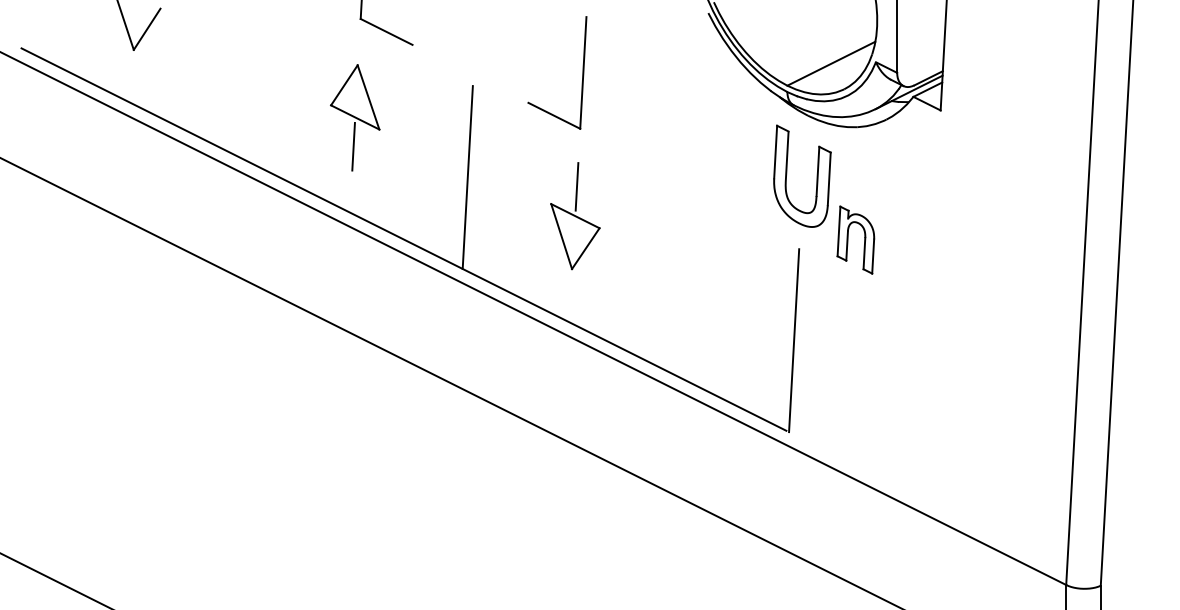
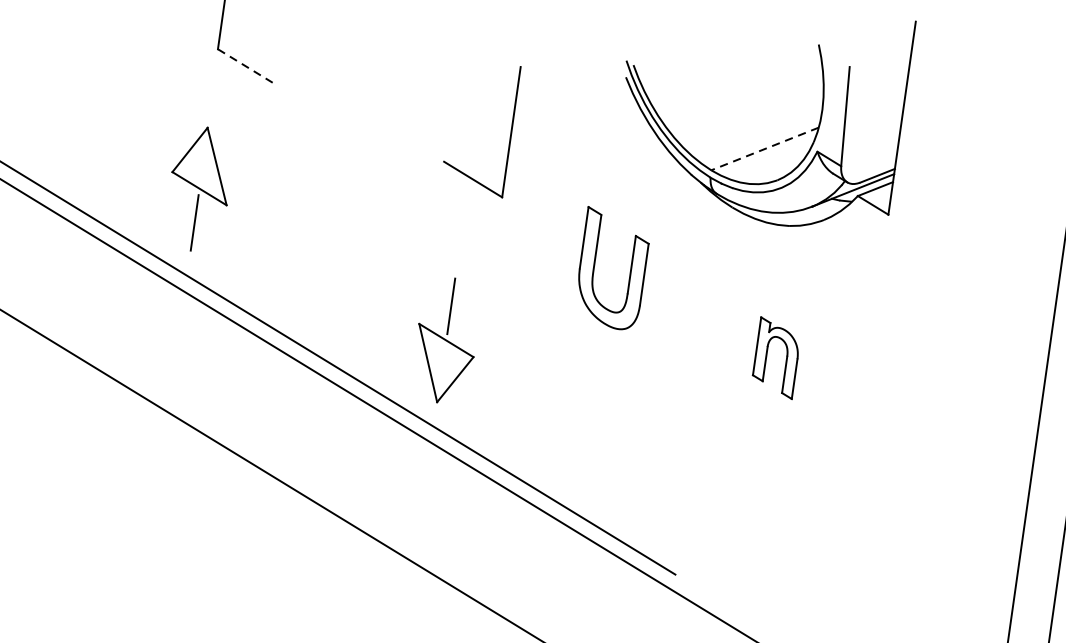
line: (386, 31) -> (246, 66), solid -> dashed
line: (830, 63) -> (764, 148), solid -> dashed
part: (582, 72) -> (510, 131), moved
part: (355, 117) -> (199, 188), moved
part: (816, 175) -> (629, 269), moved
line: (467, 177) -> (327, 245), removed
part: (575, 216) -> (446, 340), moved
line: (794, 340) -> (694, 469), removed

